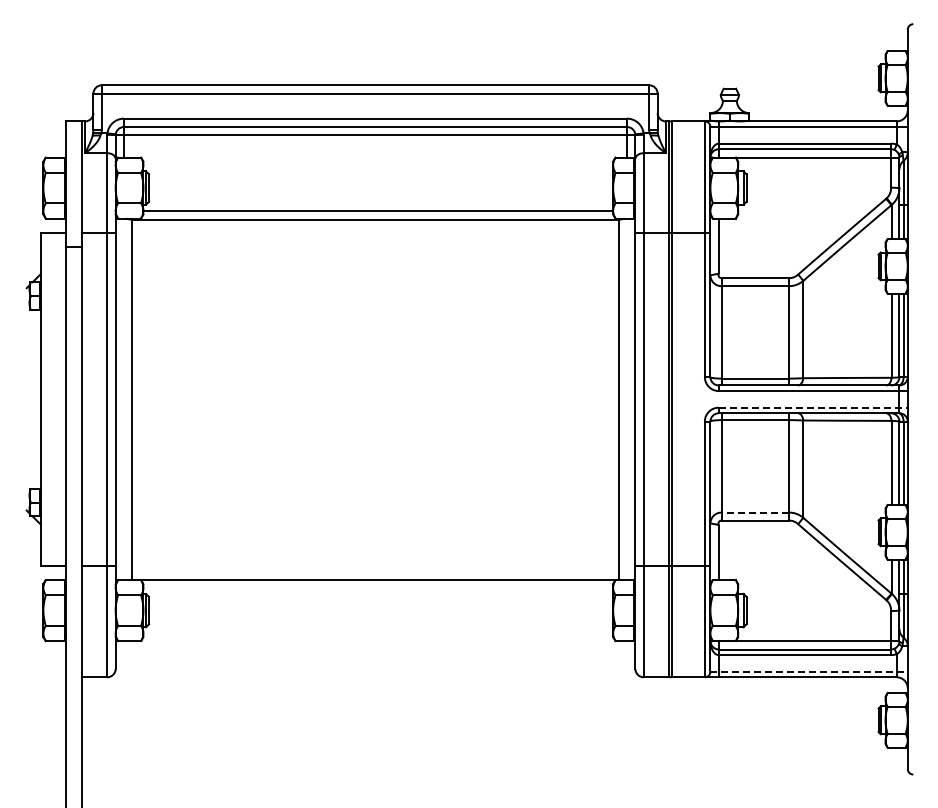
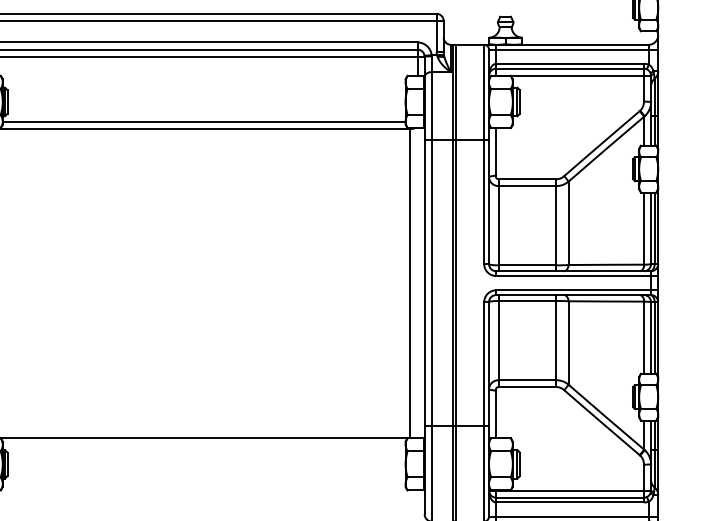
line: (813, 407) -> (577, 290), dashed -> solid
line: (755, 512) -> (527, 380), dashed -> solid
line: (809, 671) -> (573, 516), dashed -> solid

